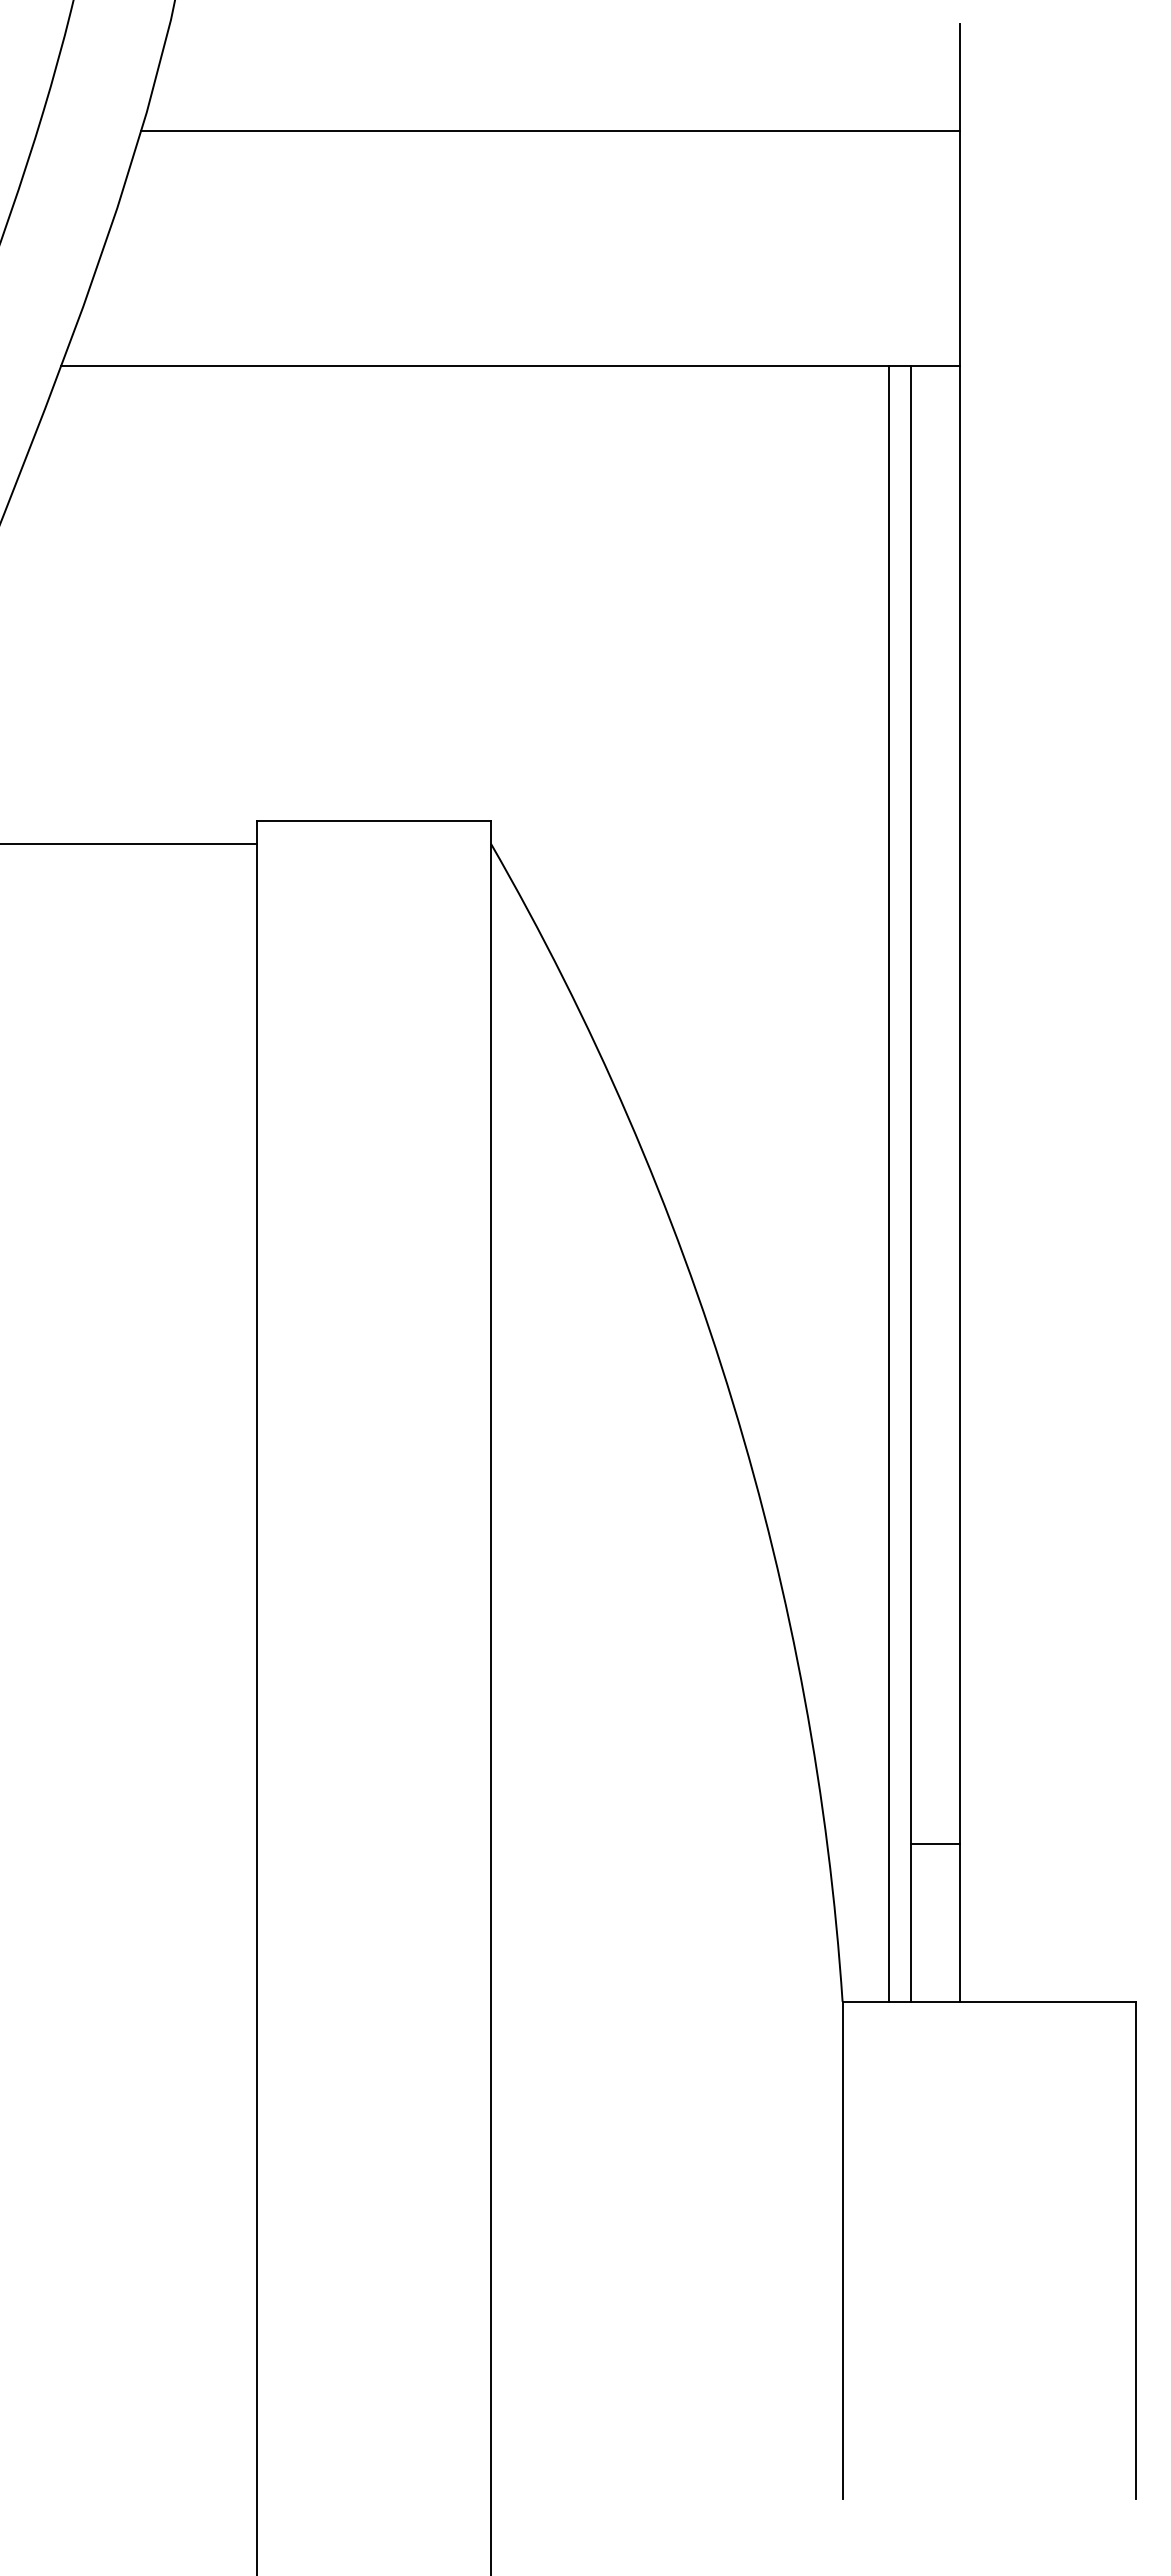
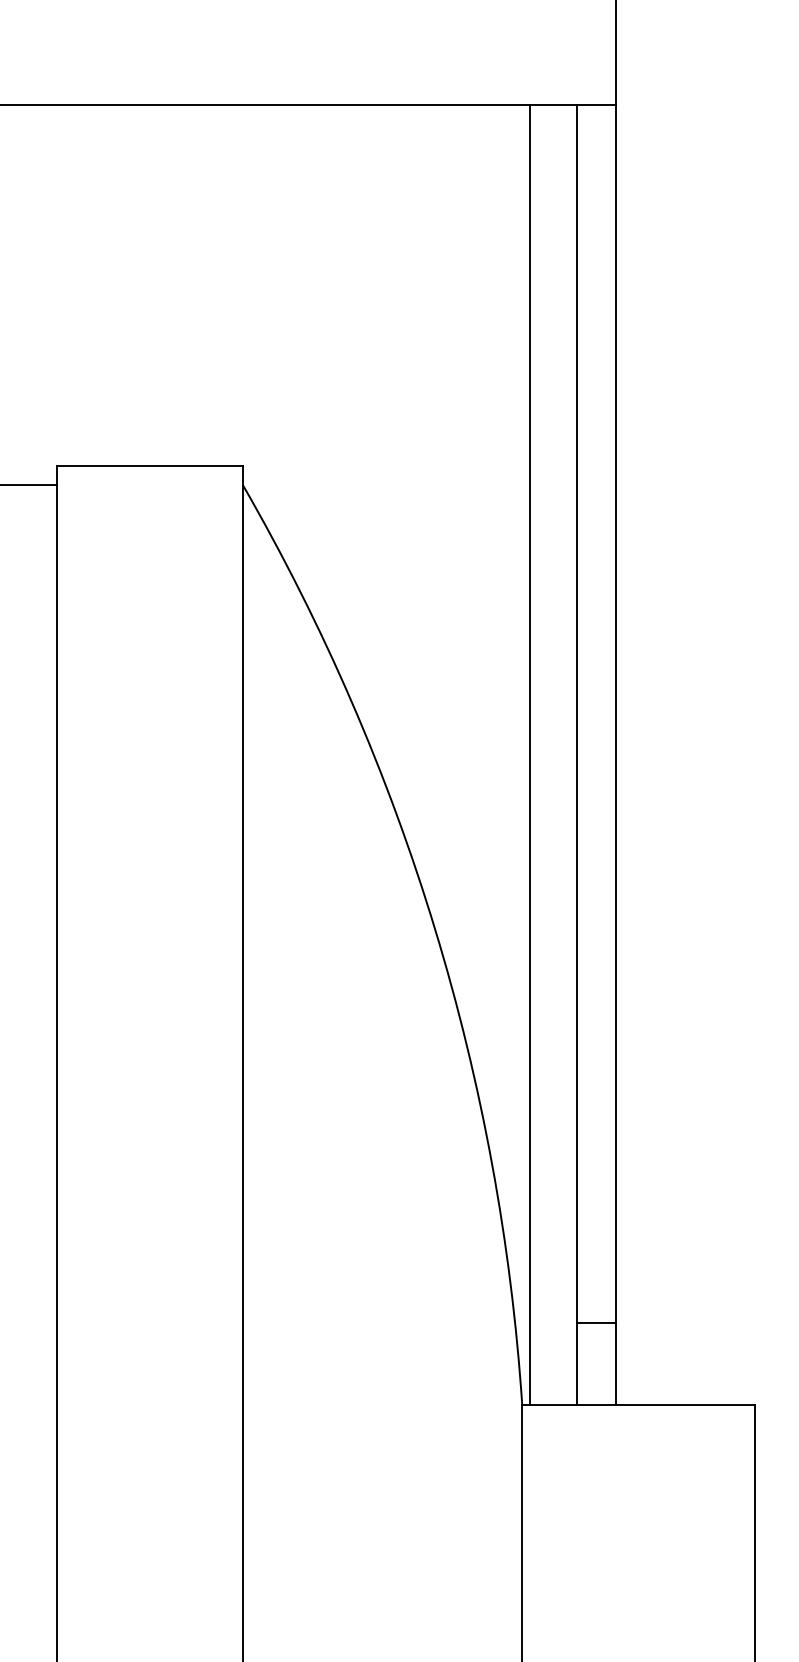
line: (889, 1183) -> (530, 754), moved
line: (934, 1843) -> (595, 1323), moved

